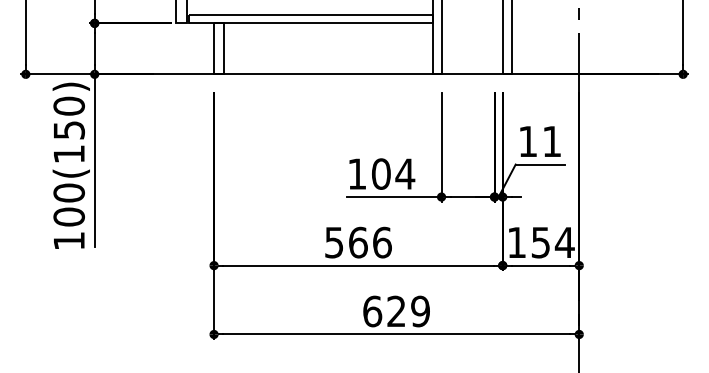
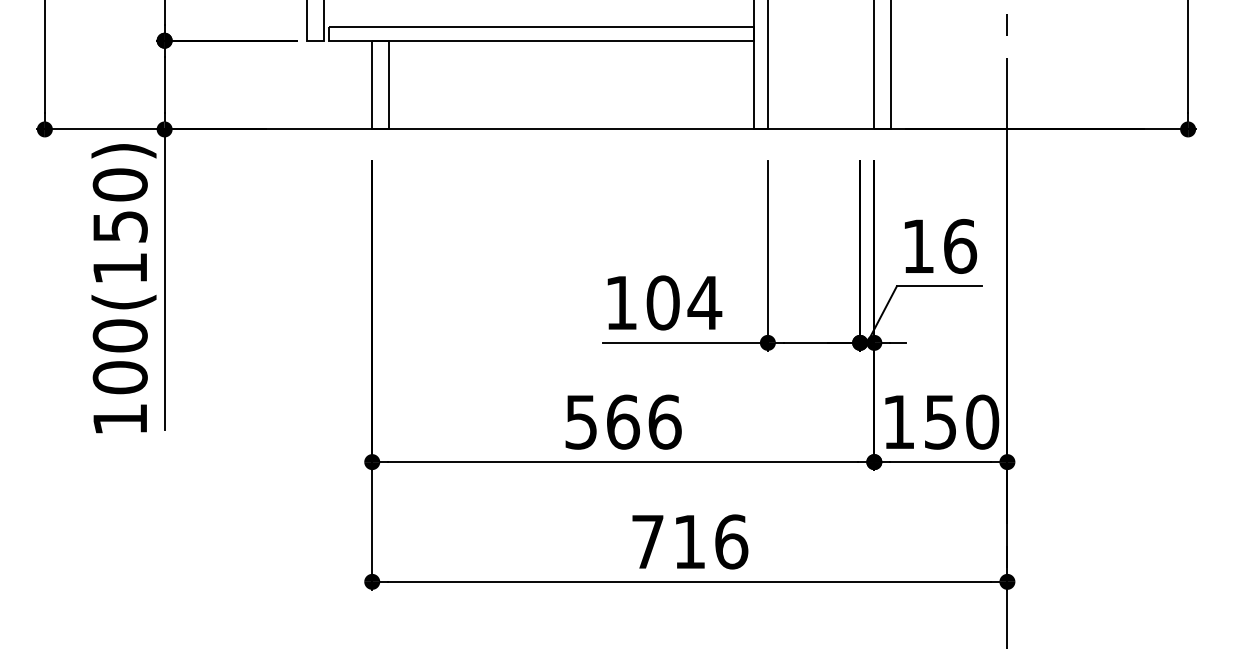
text: (551, 141) -> (959, 246), 11 -> 16
text: (564, 242) -> (981, 421), 154 -> 150
text: (396, 311) -> (689, 541), 629 -> 716

